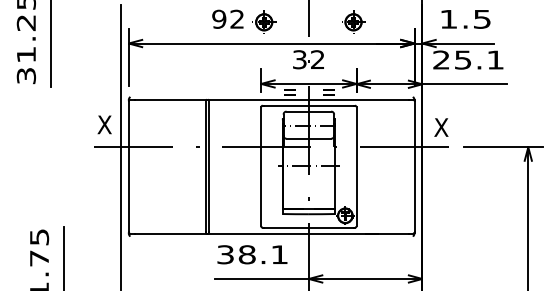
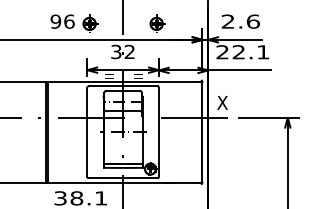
text: (237, 18) -> (69, 21), 92 -> 96
text: (465, 18) -> (240, 21), 1.5 -> 2.6
text: (463, 59) -> (239, 51), 25.1 -> 22.1

